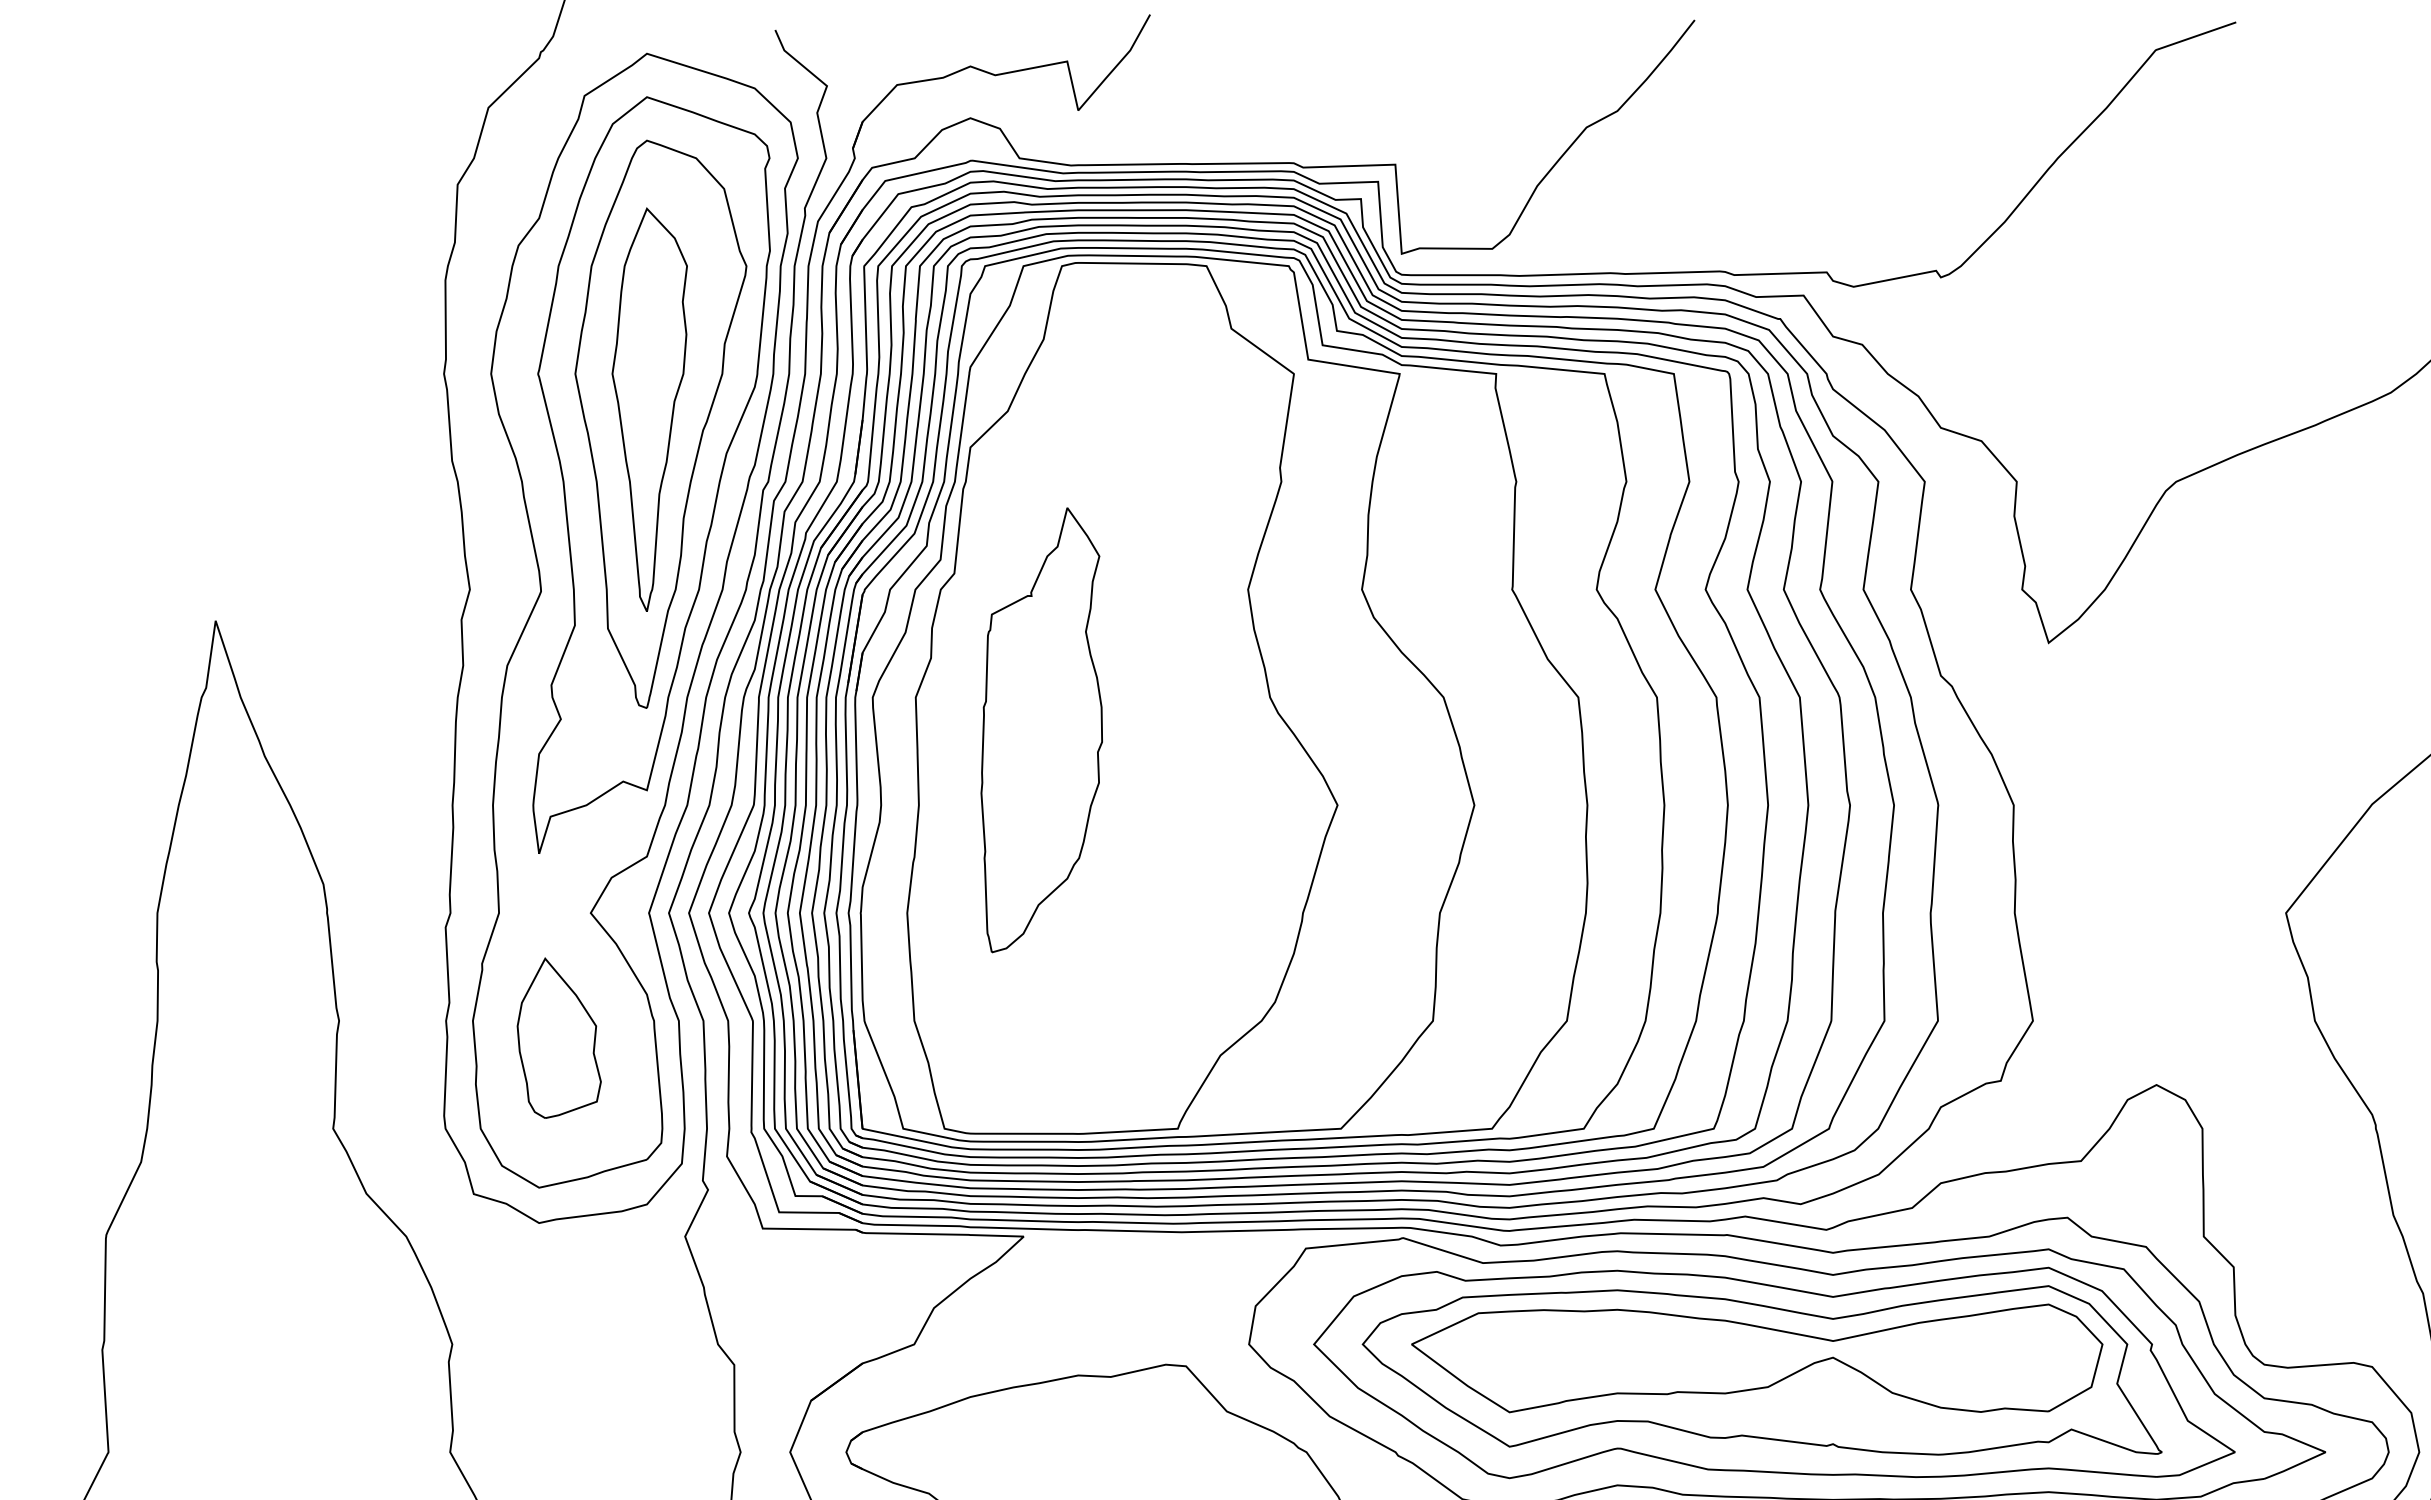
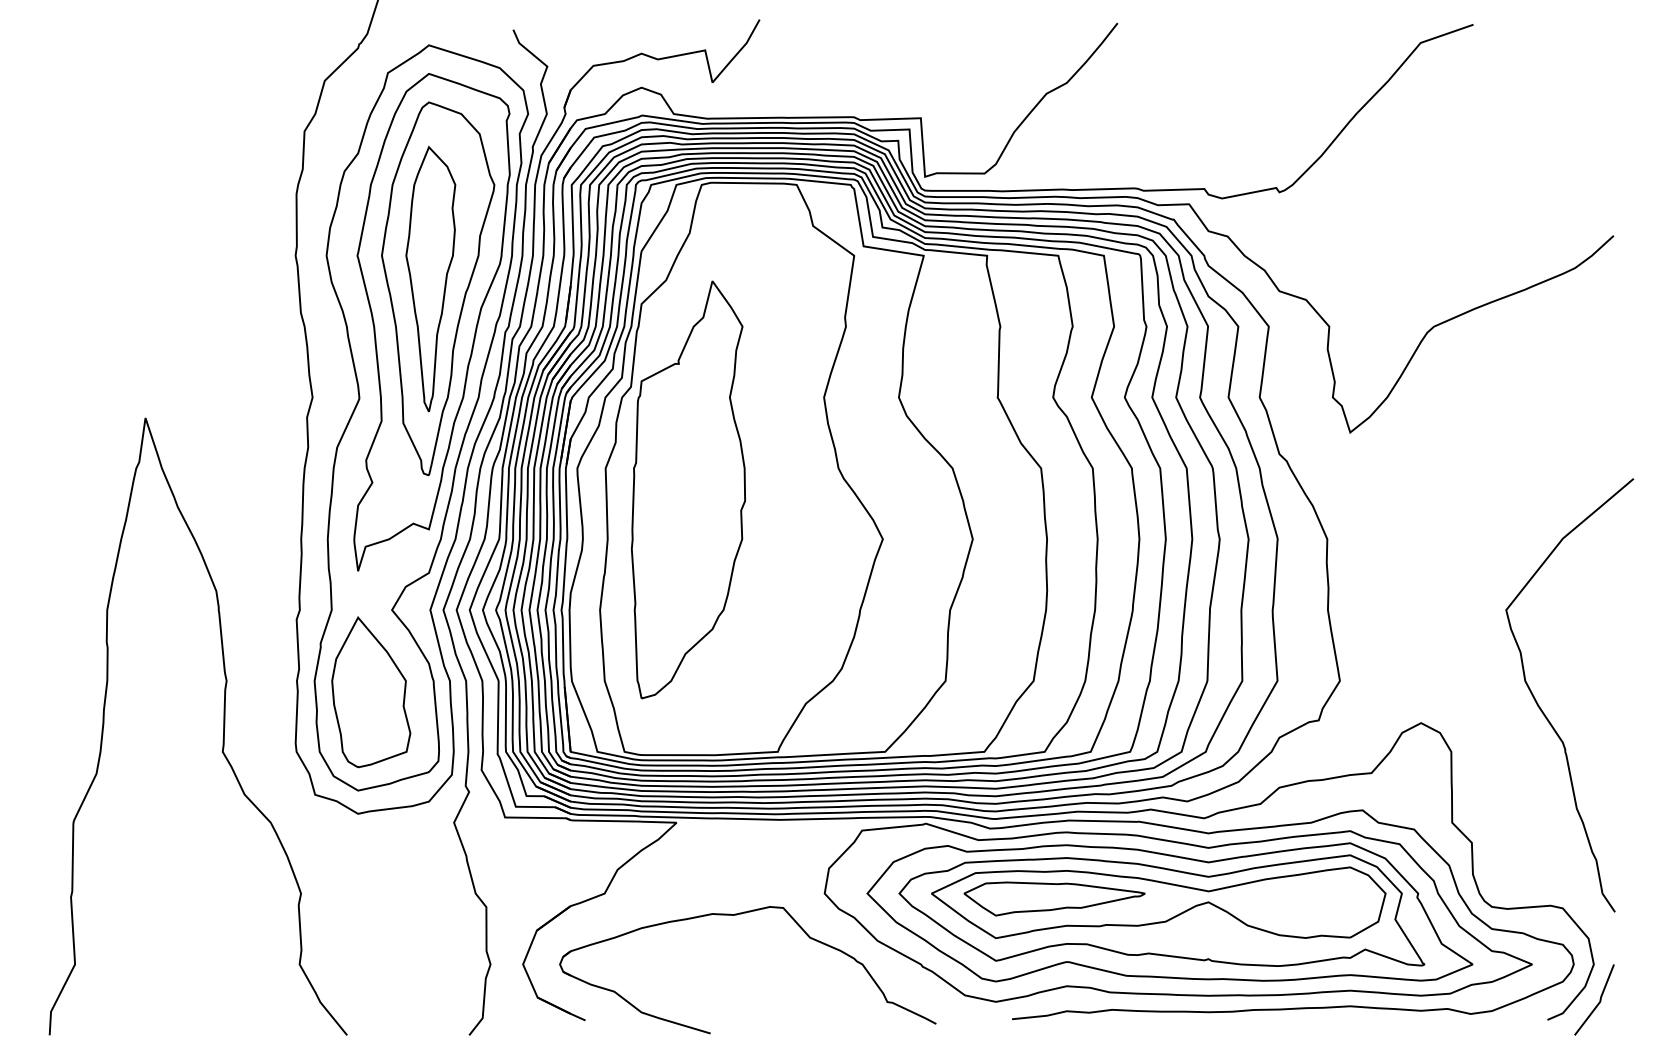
part: (1041, 729) -> (688, 489), size x1.43
part: (559, 1038) -> (371, 692), size x1.43
part: (1598, 1351) -> (1054, 898), added

